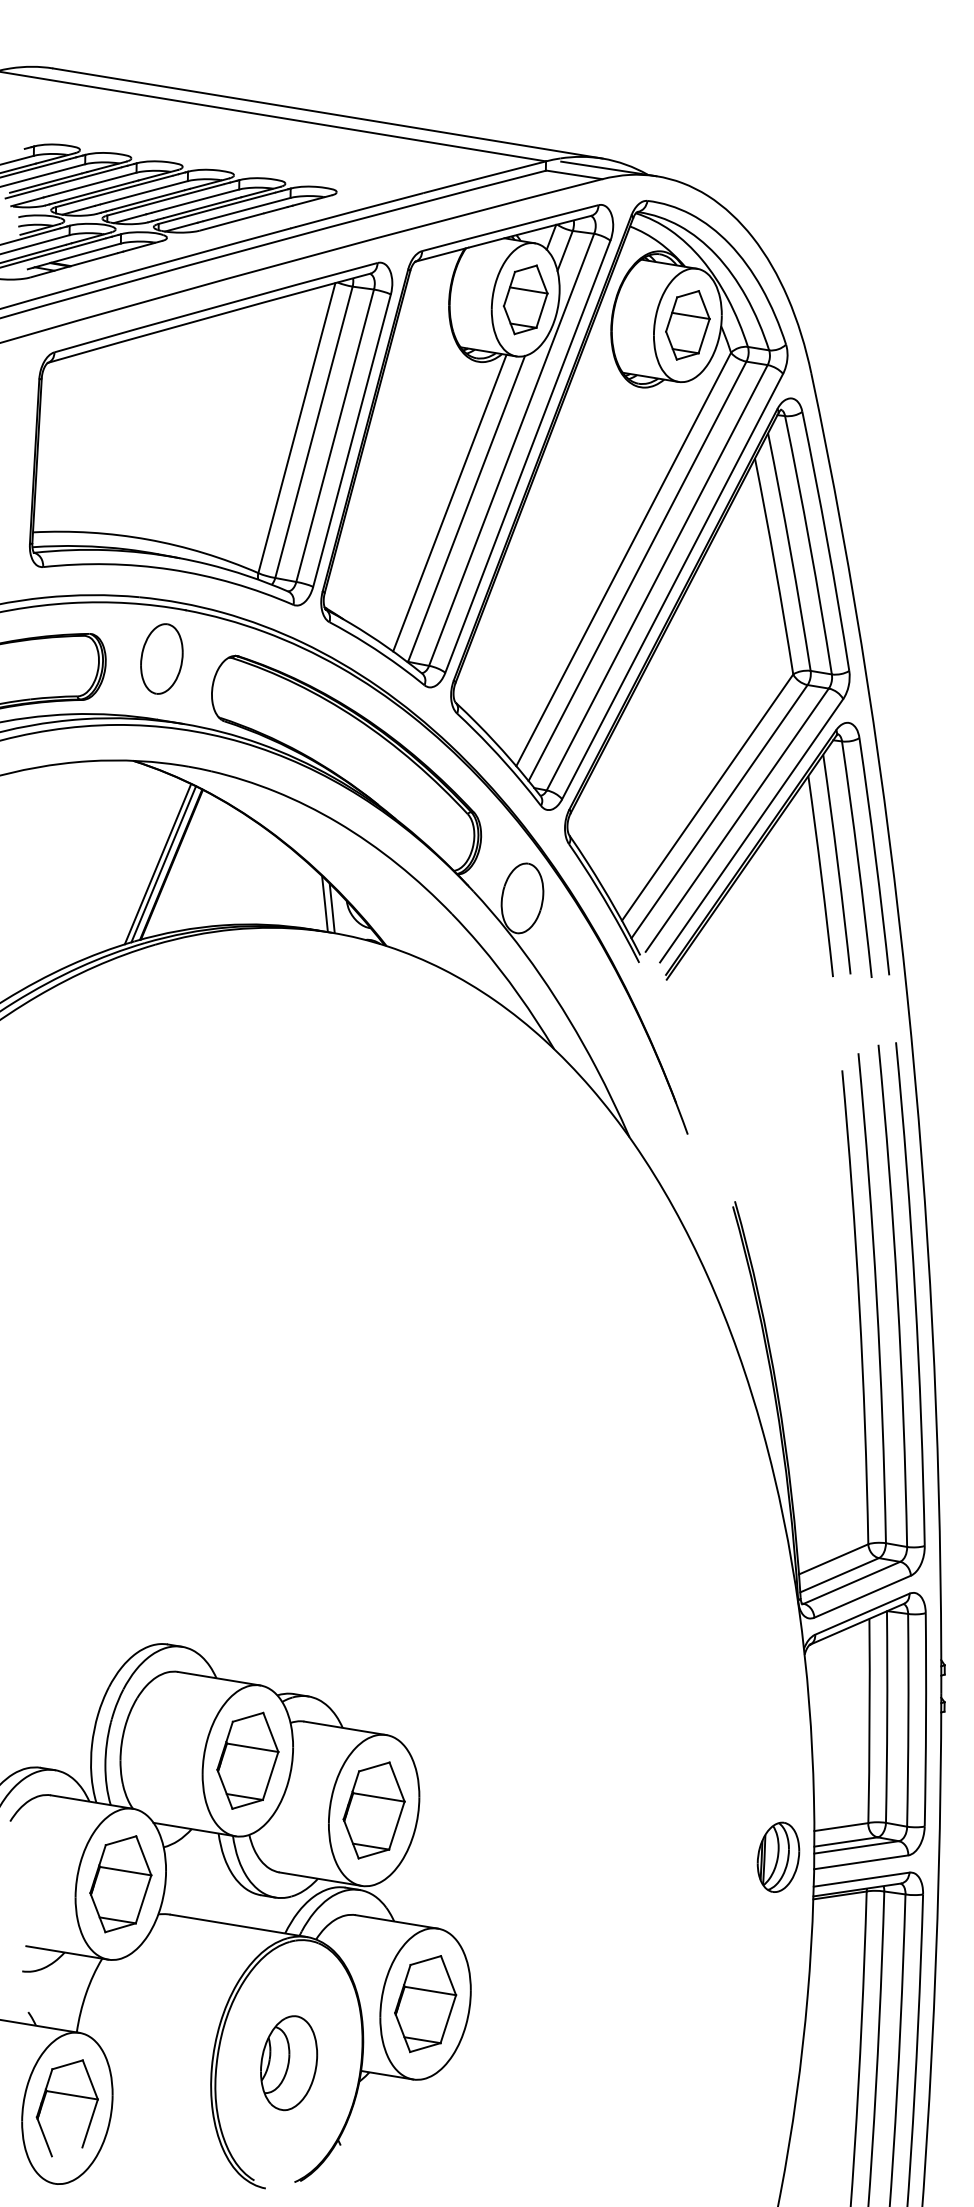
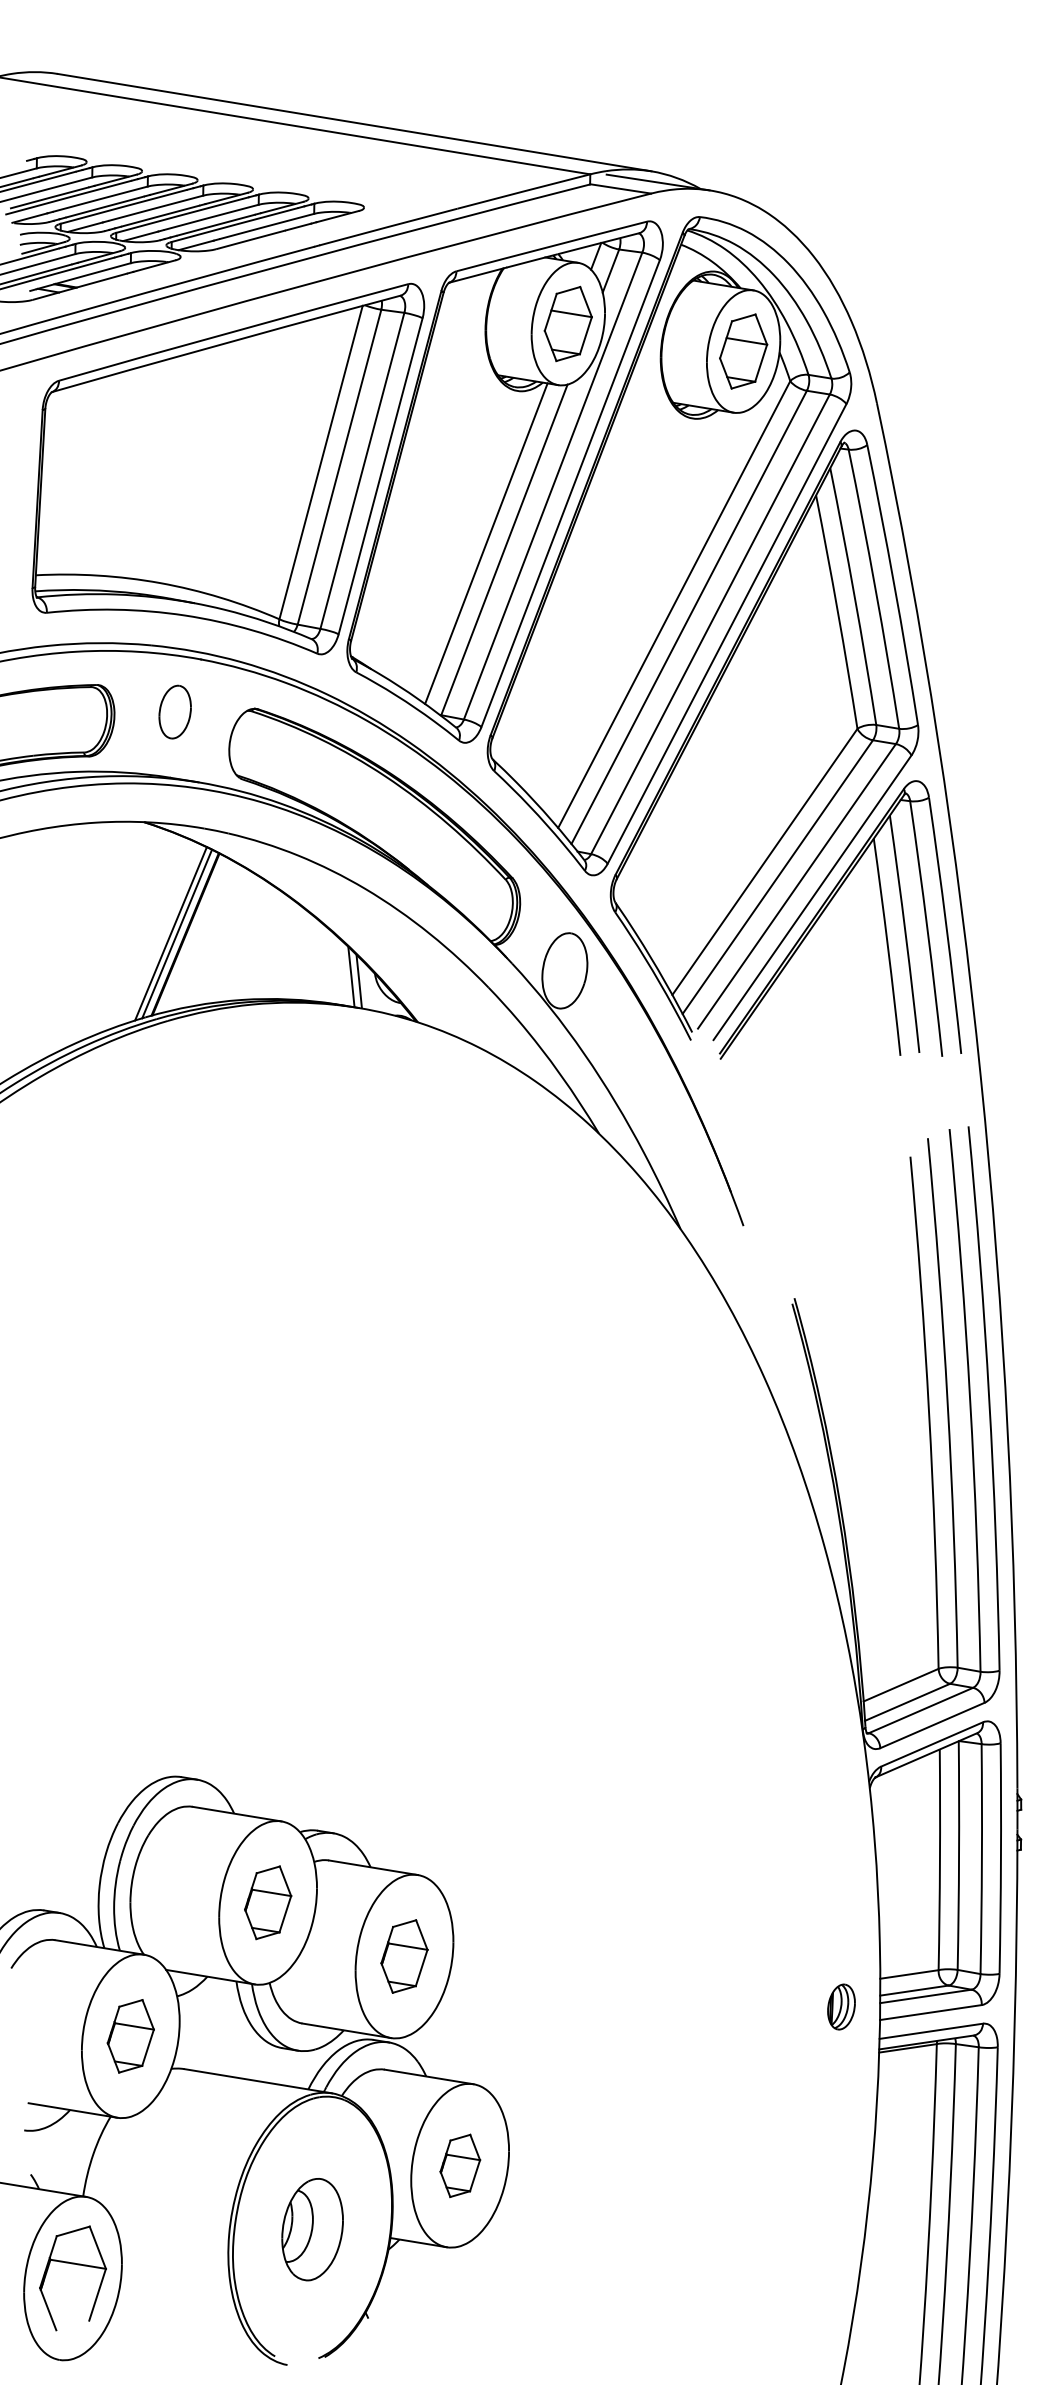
part: (161, 658) -> (174, 711), size x0.7
part: (247, 1760) -> (267, 1902), size x0.7
part: (373, 1810) -> (403, 1956), size x0.7
part: (778, 1856) -> (841, 2006), size x0.6
part: (120, 1884) -> (130, 2036), size x0.7
part: (425, 2004) -> (460, 2166), size x0.6

